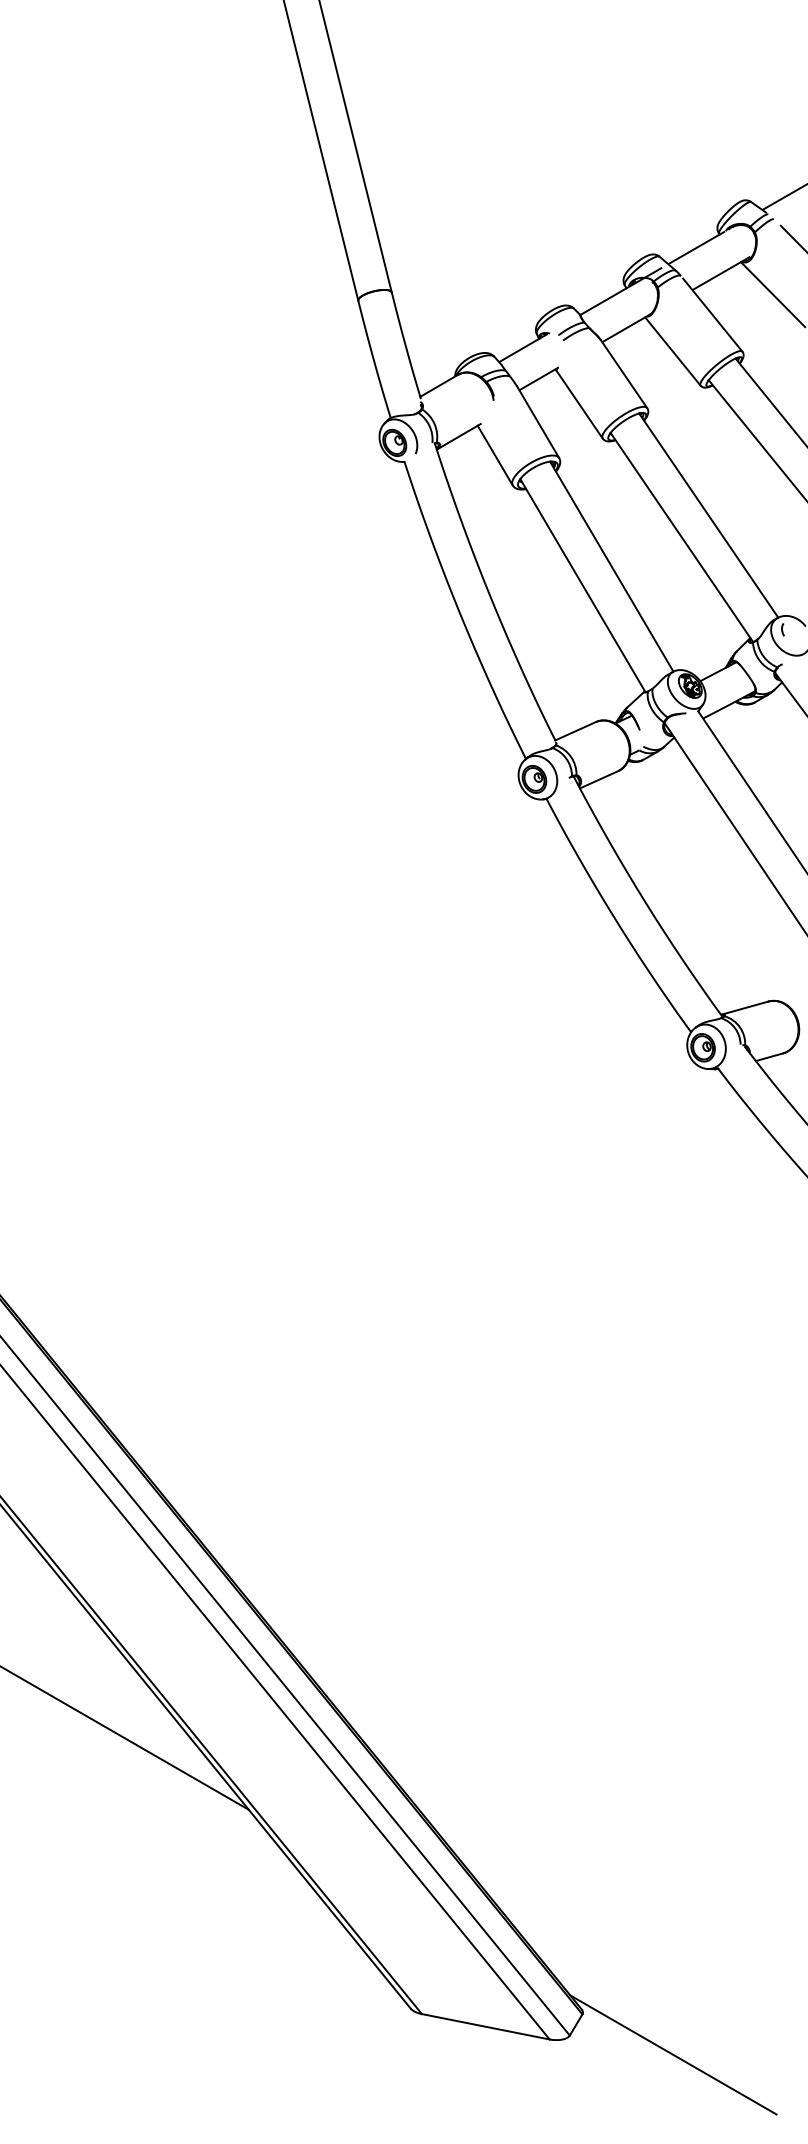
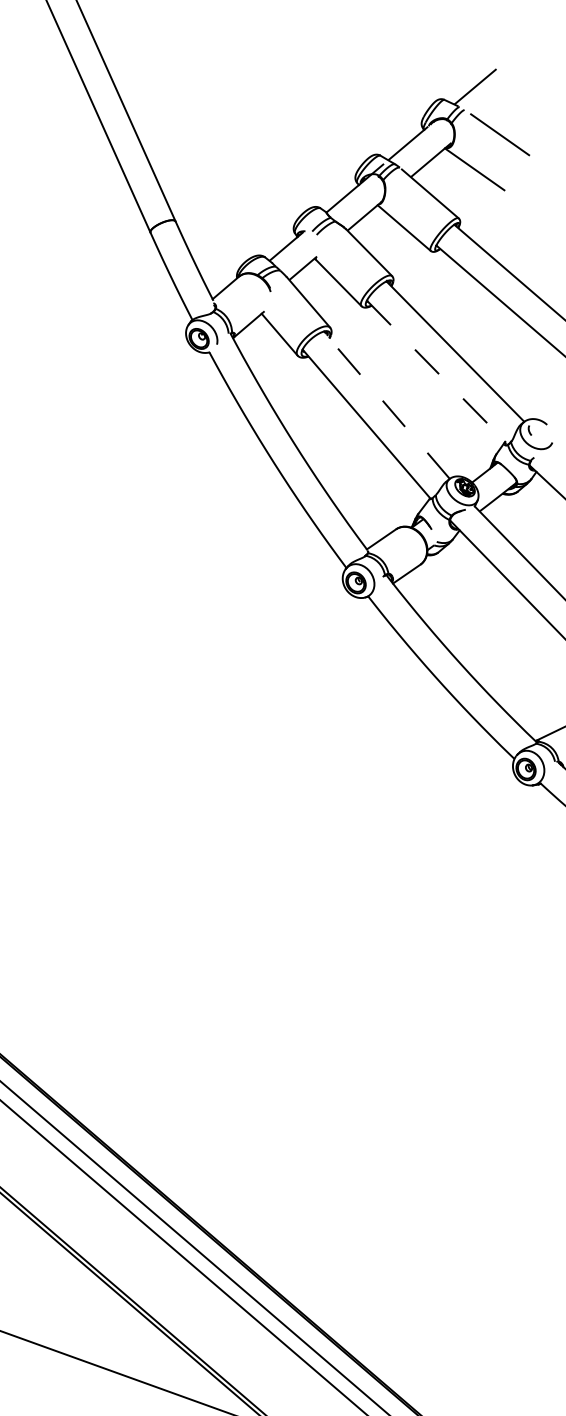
line: (681, 537) -> (437, 372), solid -> dashed
line: (611, 566) -> (386, 405), solid -> dashed

